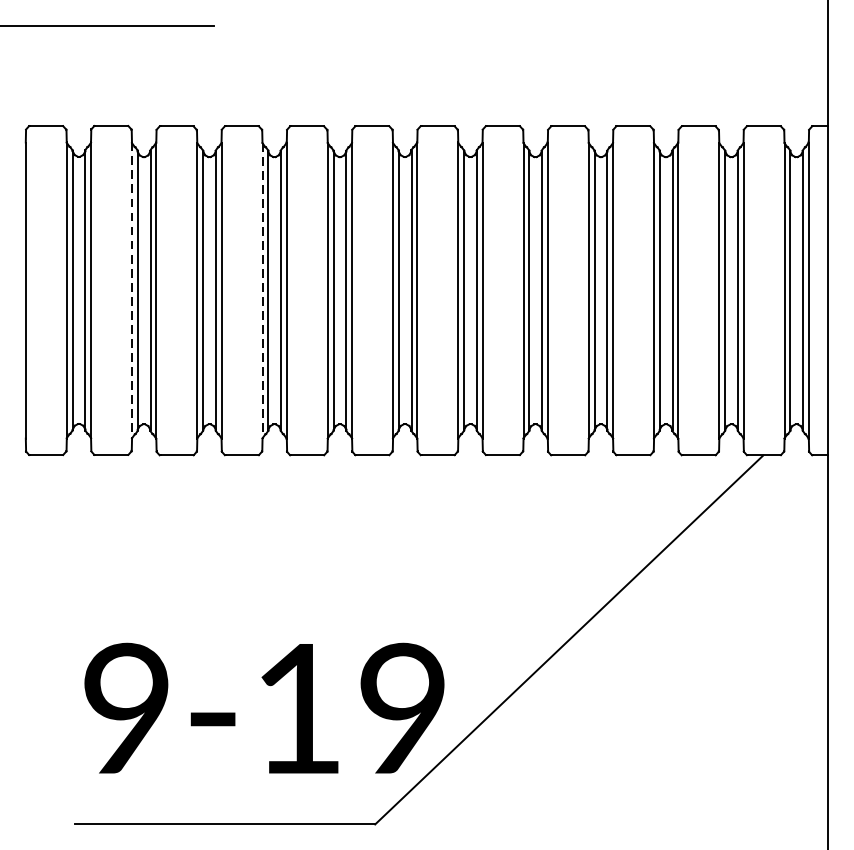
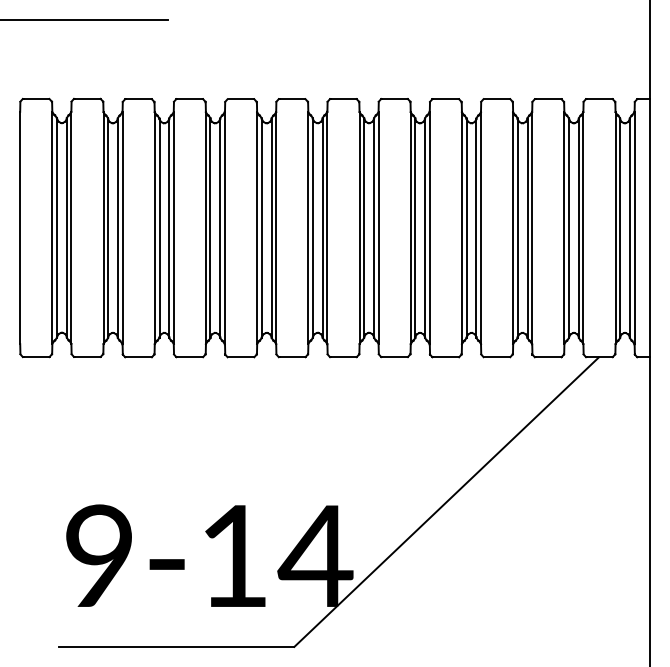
line: (131, 291) -> (103, 228), dashed -> solid
line: (261, 291) -> (205, 228), dashed -> solid
text: (402, 707) -> (315, 555), 9-19 -> 9-14

